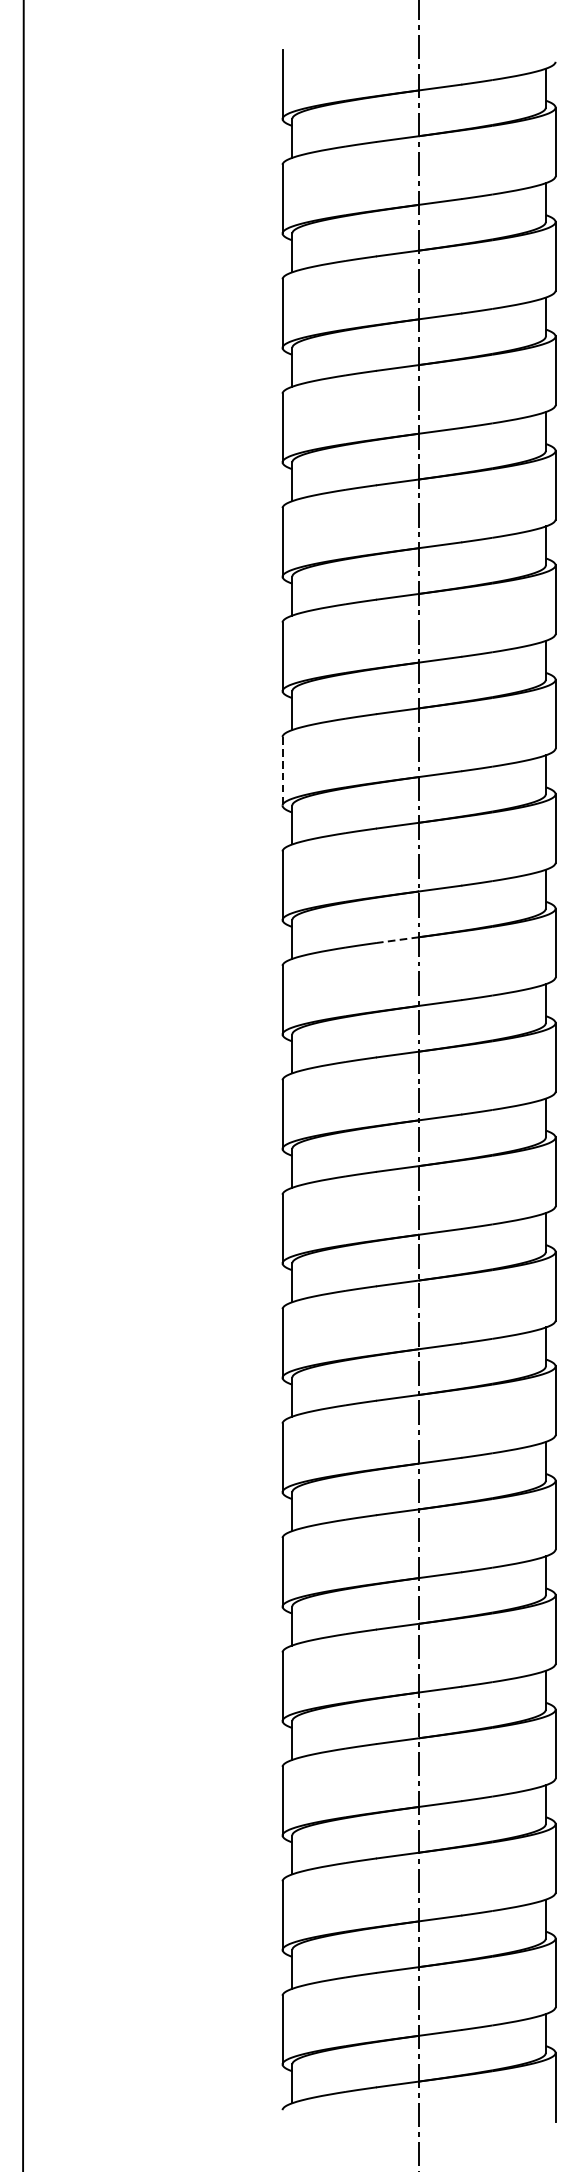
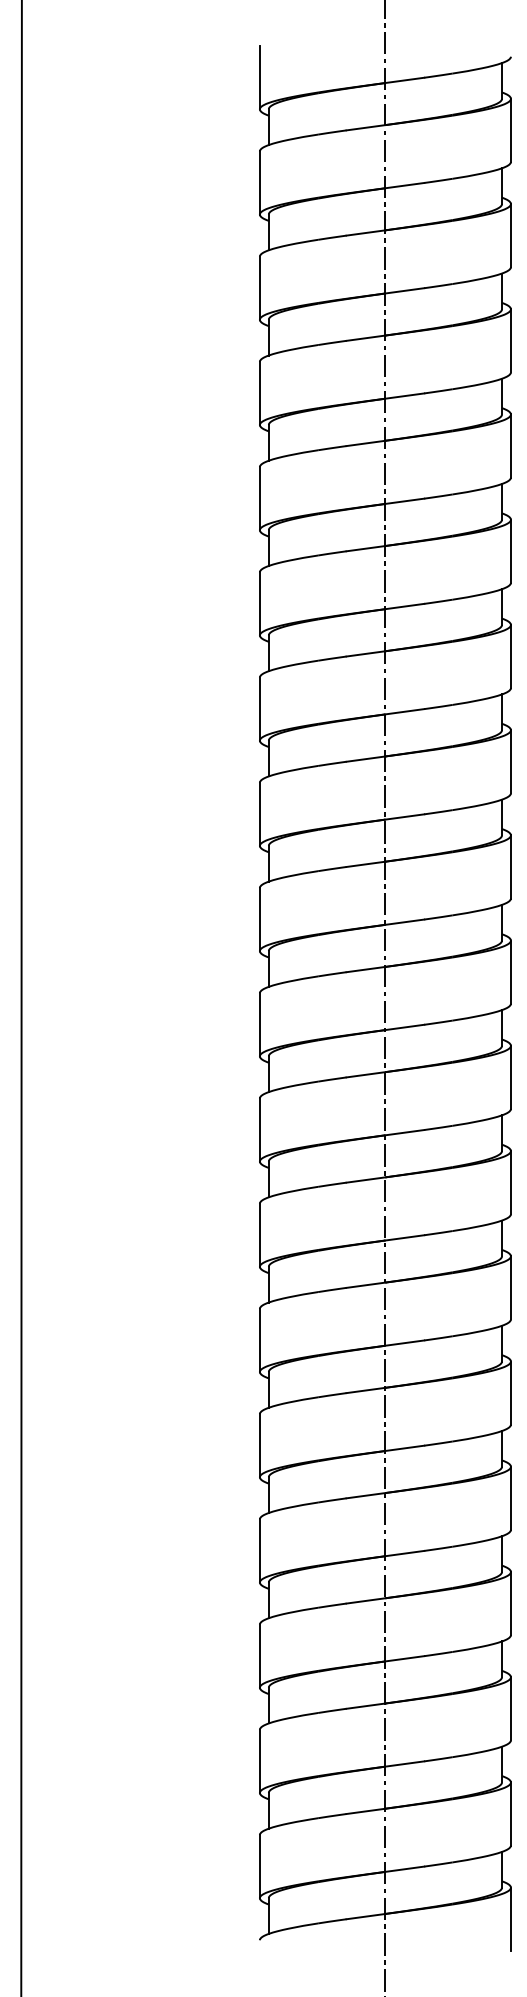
line: (282, 771) -> (259, 709), dashed -> solid
line: (398, 940) -> (366, 864), dashed -> solid

